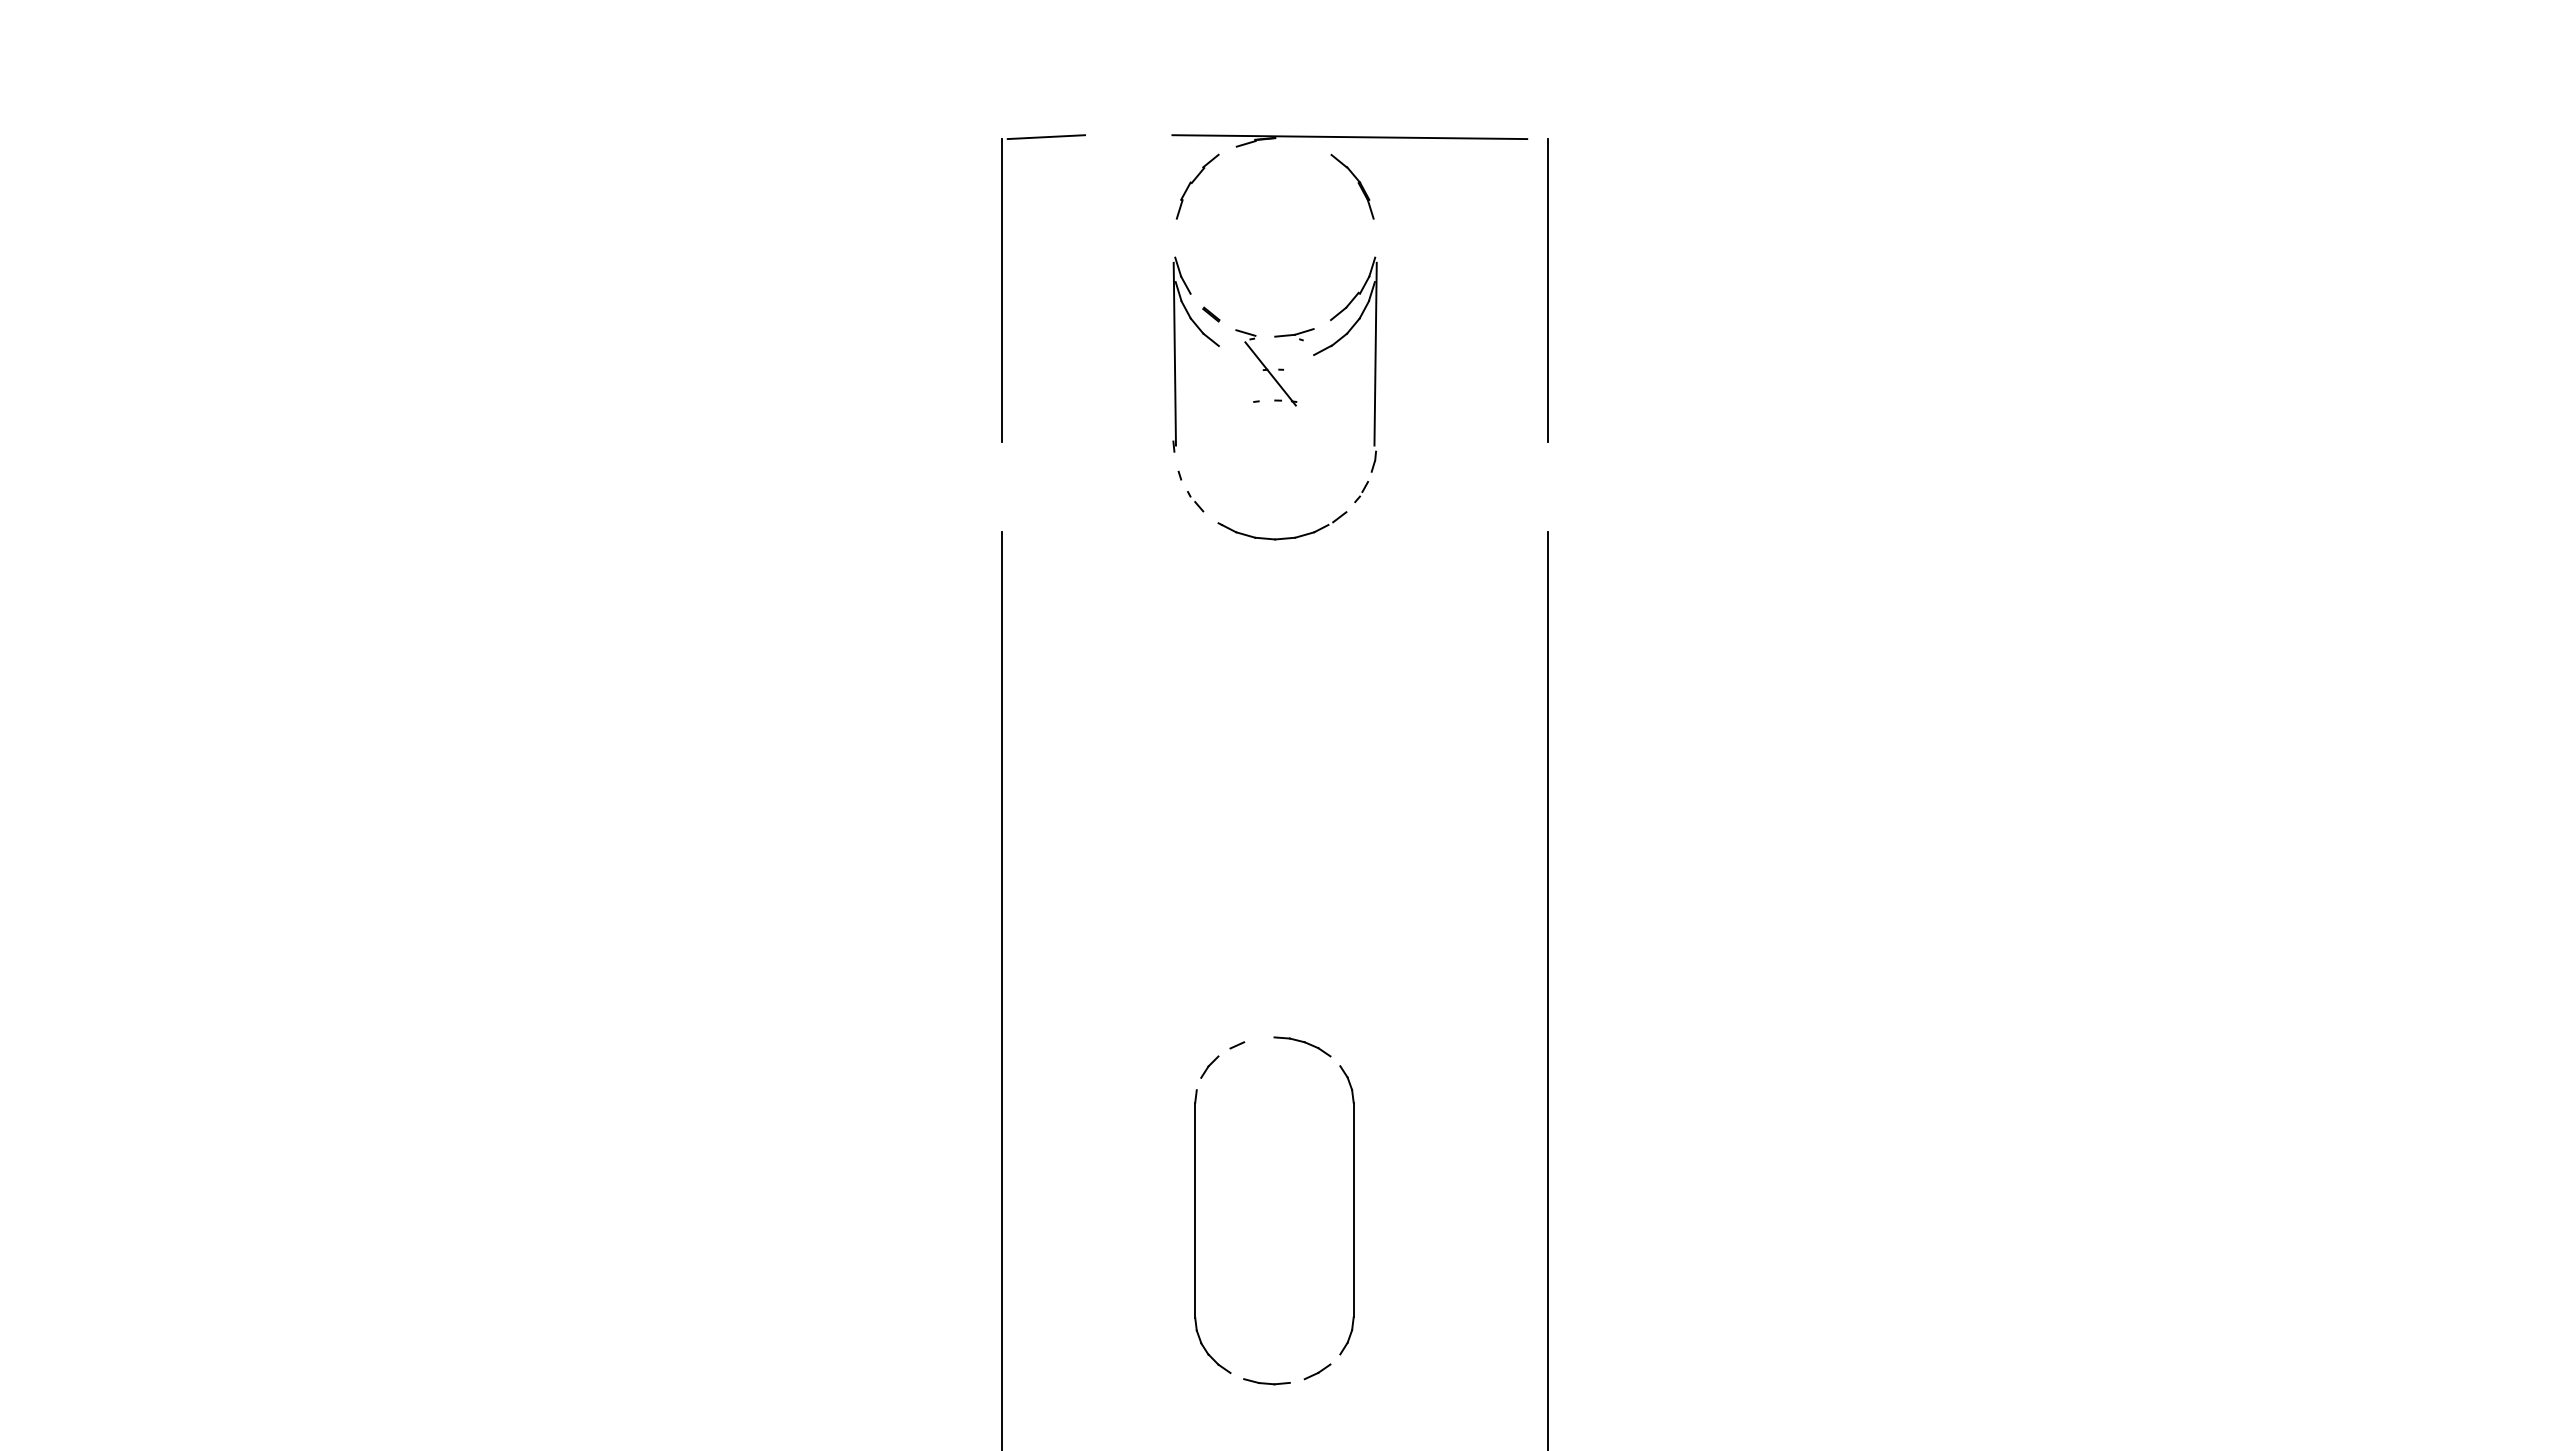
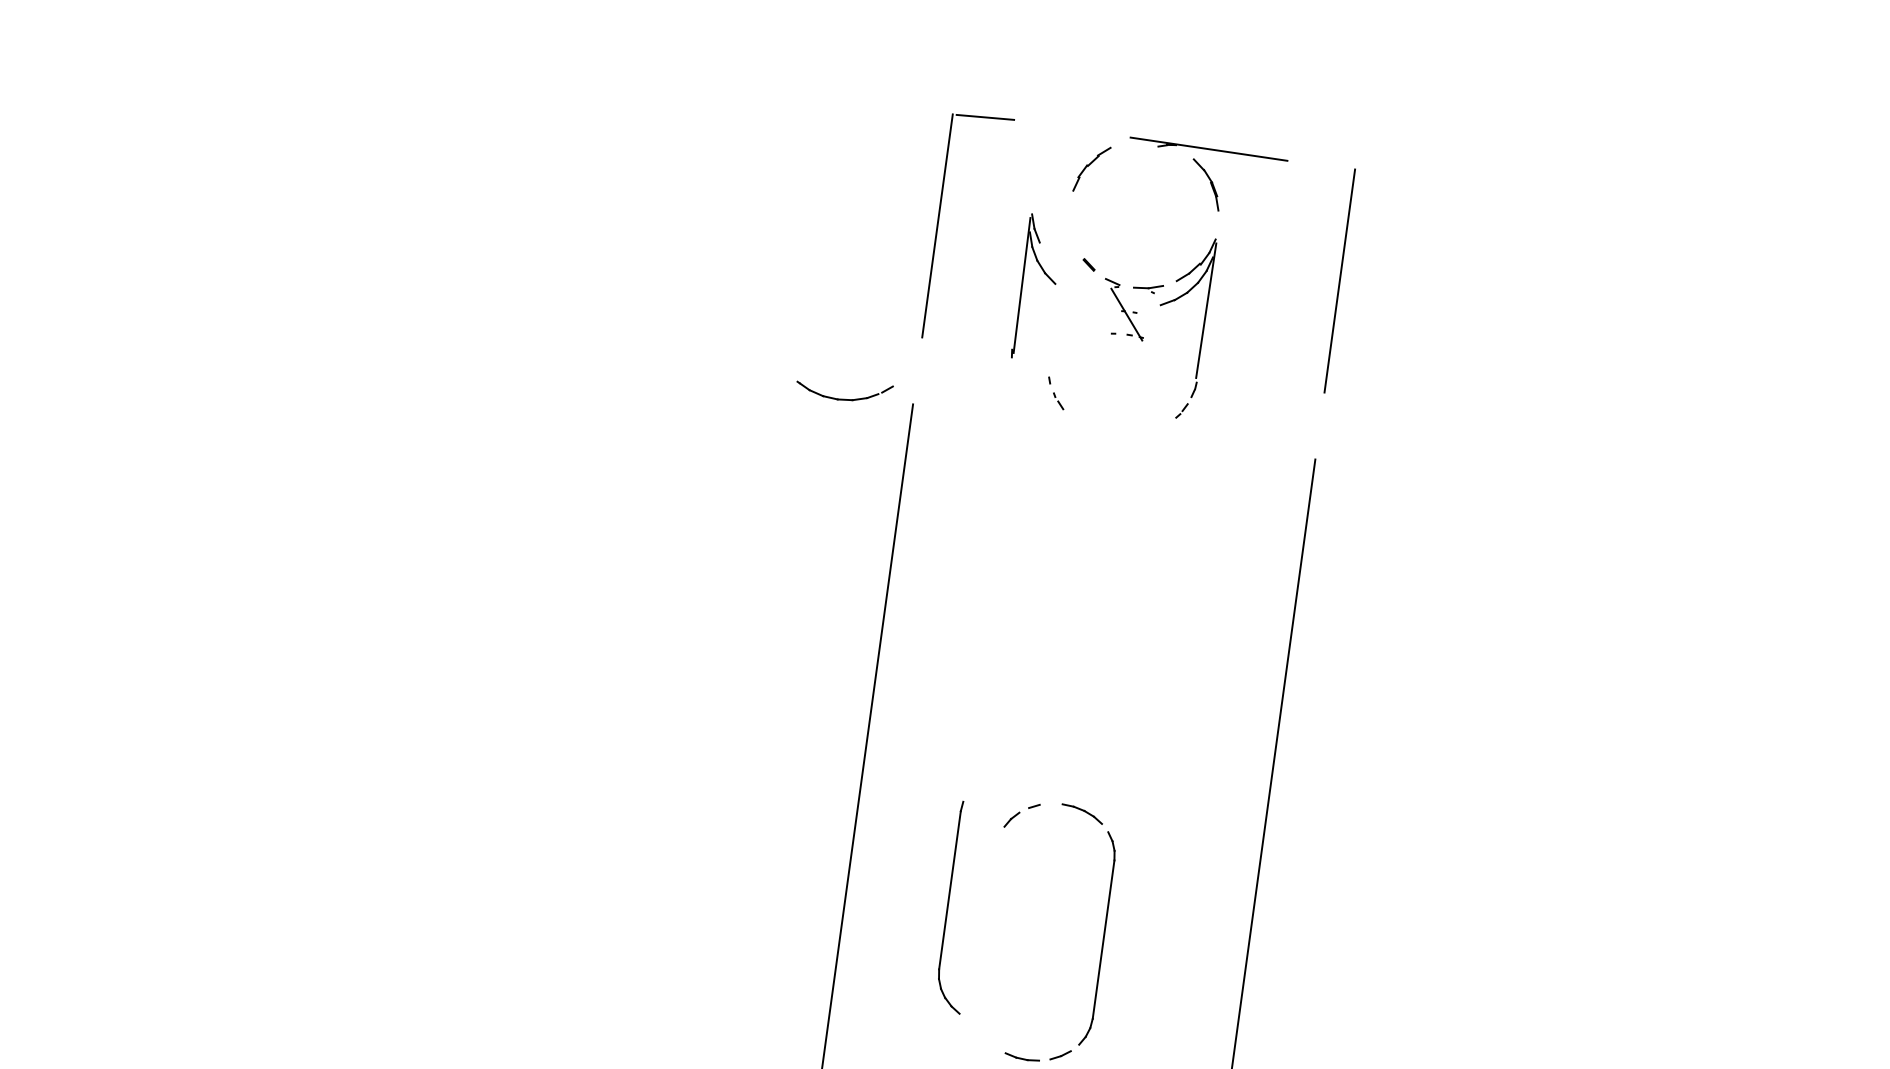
part: (1349, 140) -> (1208, 150), size x0.6
part: (1207, 338) -> (1047, 277), moved
part: (1283, 537) -> (843, 398), moved
part: (1195, 1231) -> (948, 905), moved

